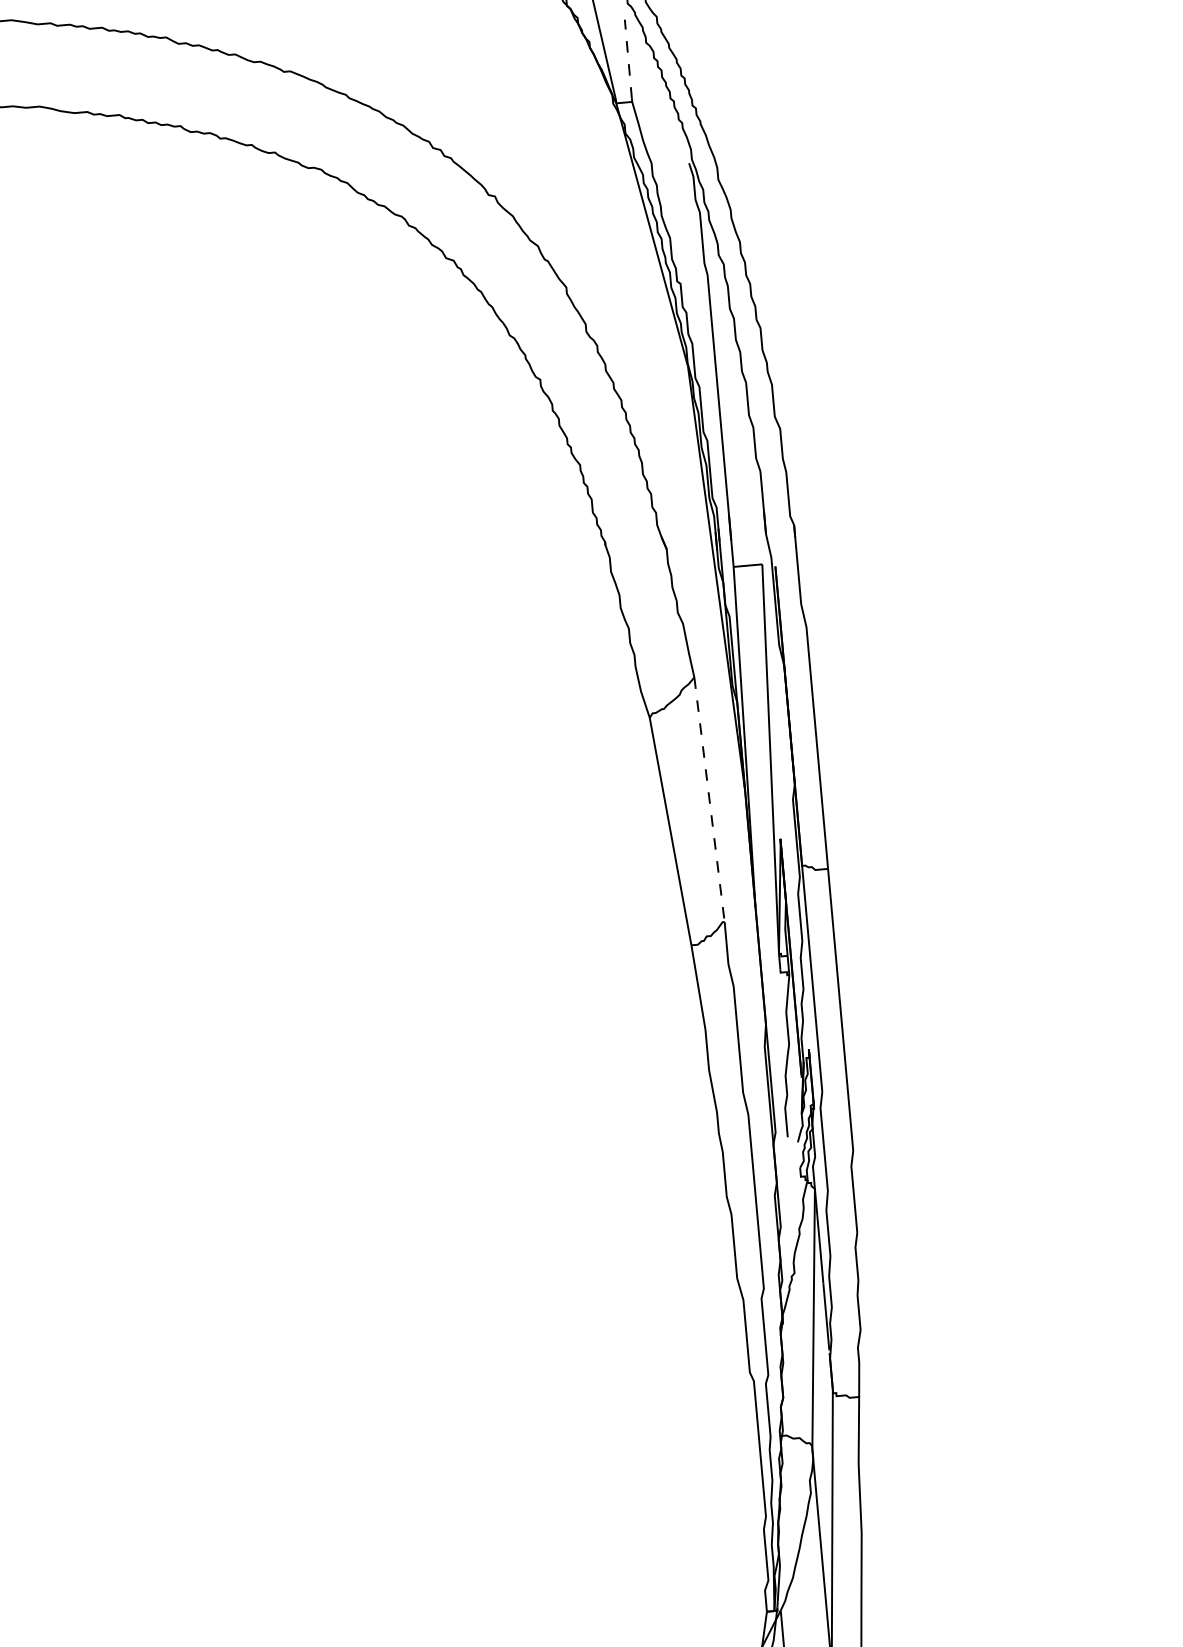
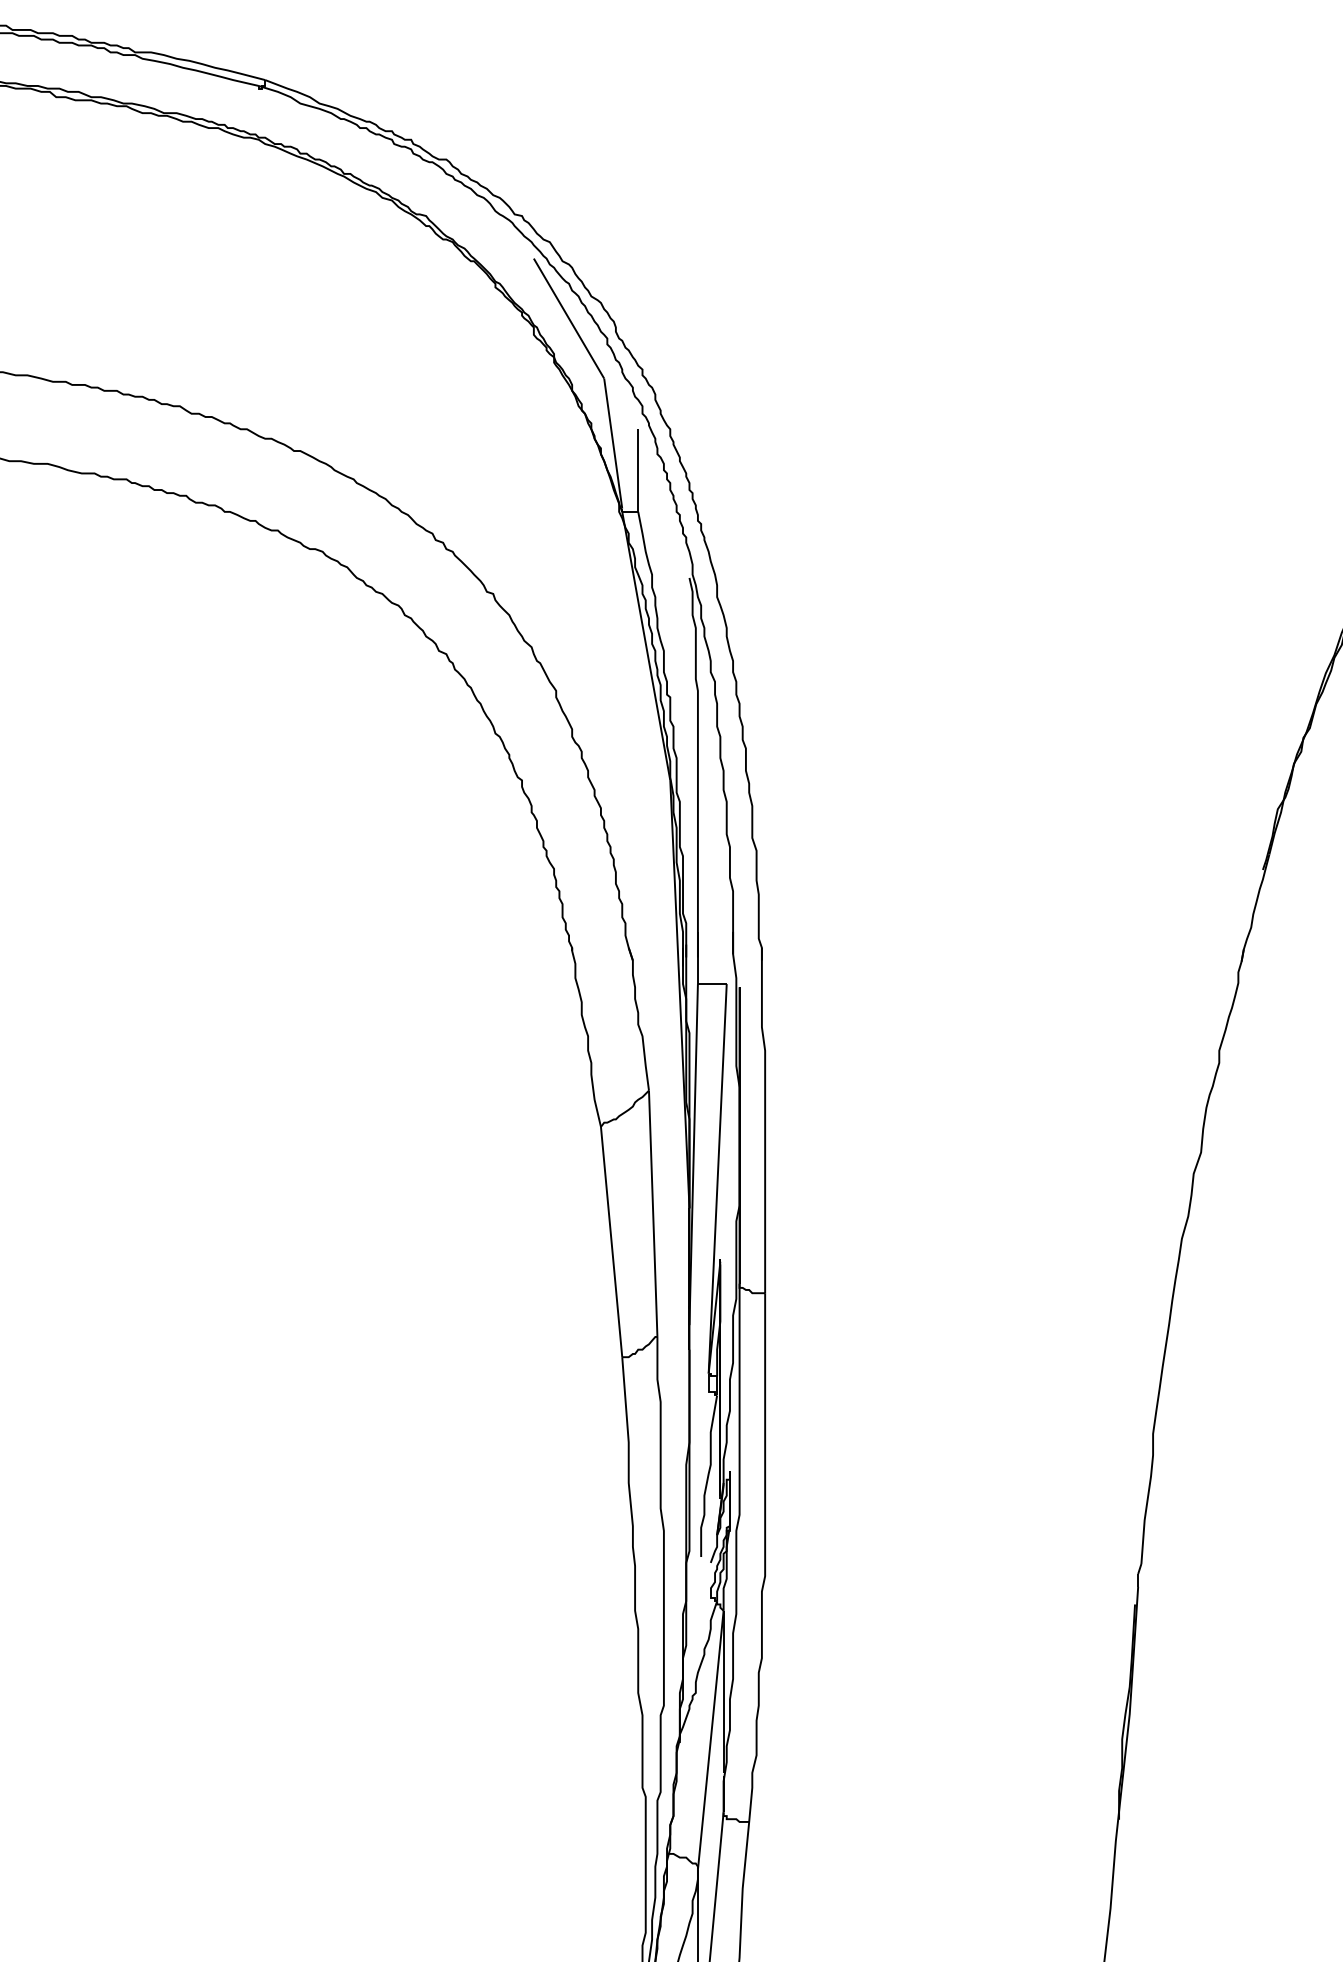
line: (628, 58) -> (638, 468), dashed -> solid
line: (709, 800) -> (653, 1214), dashed -> solid

